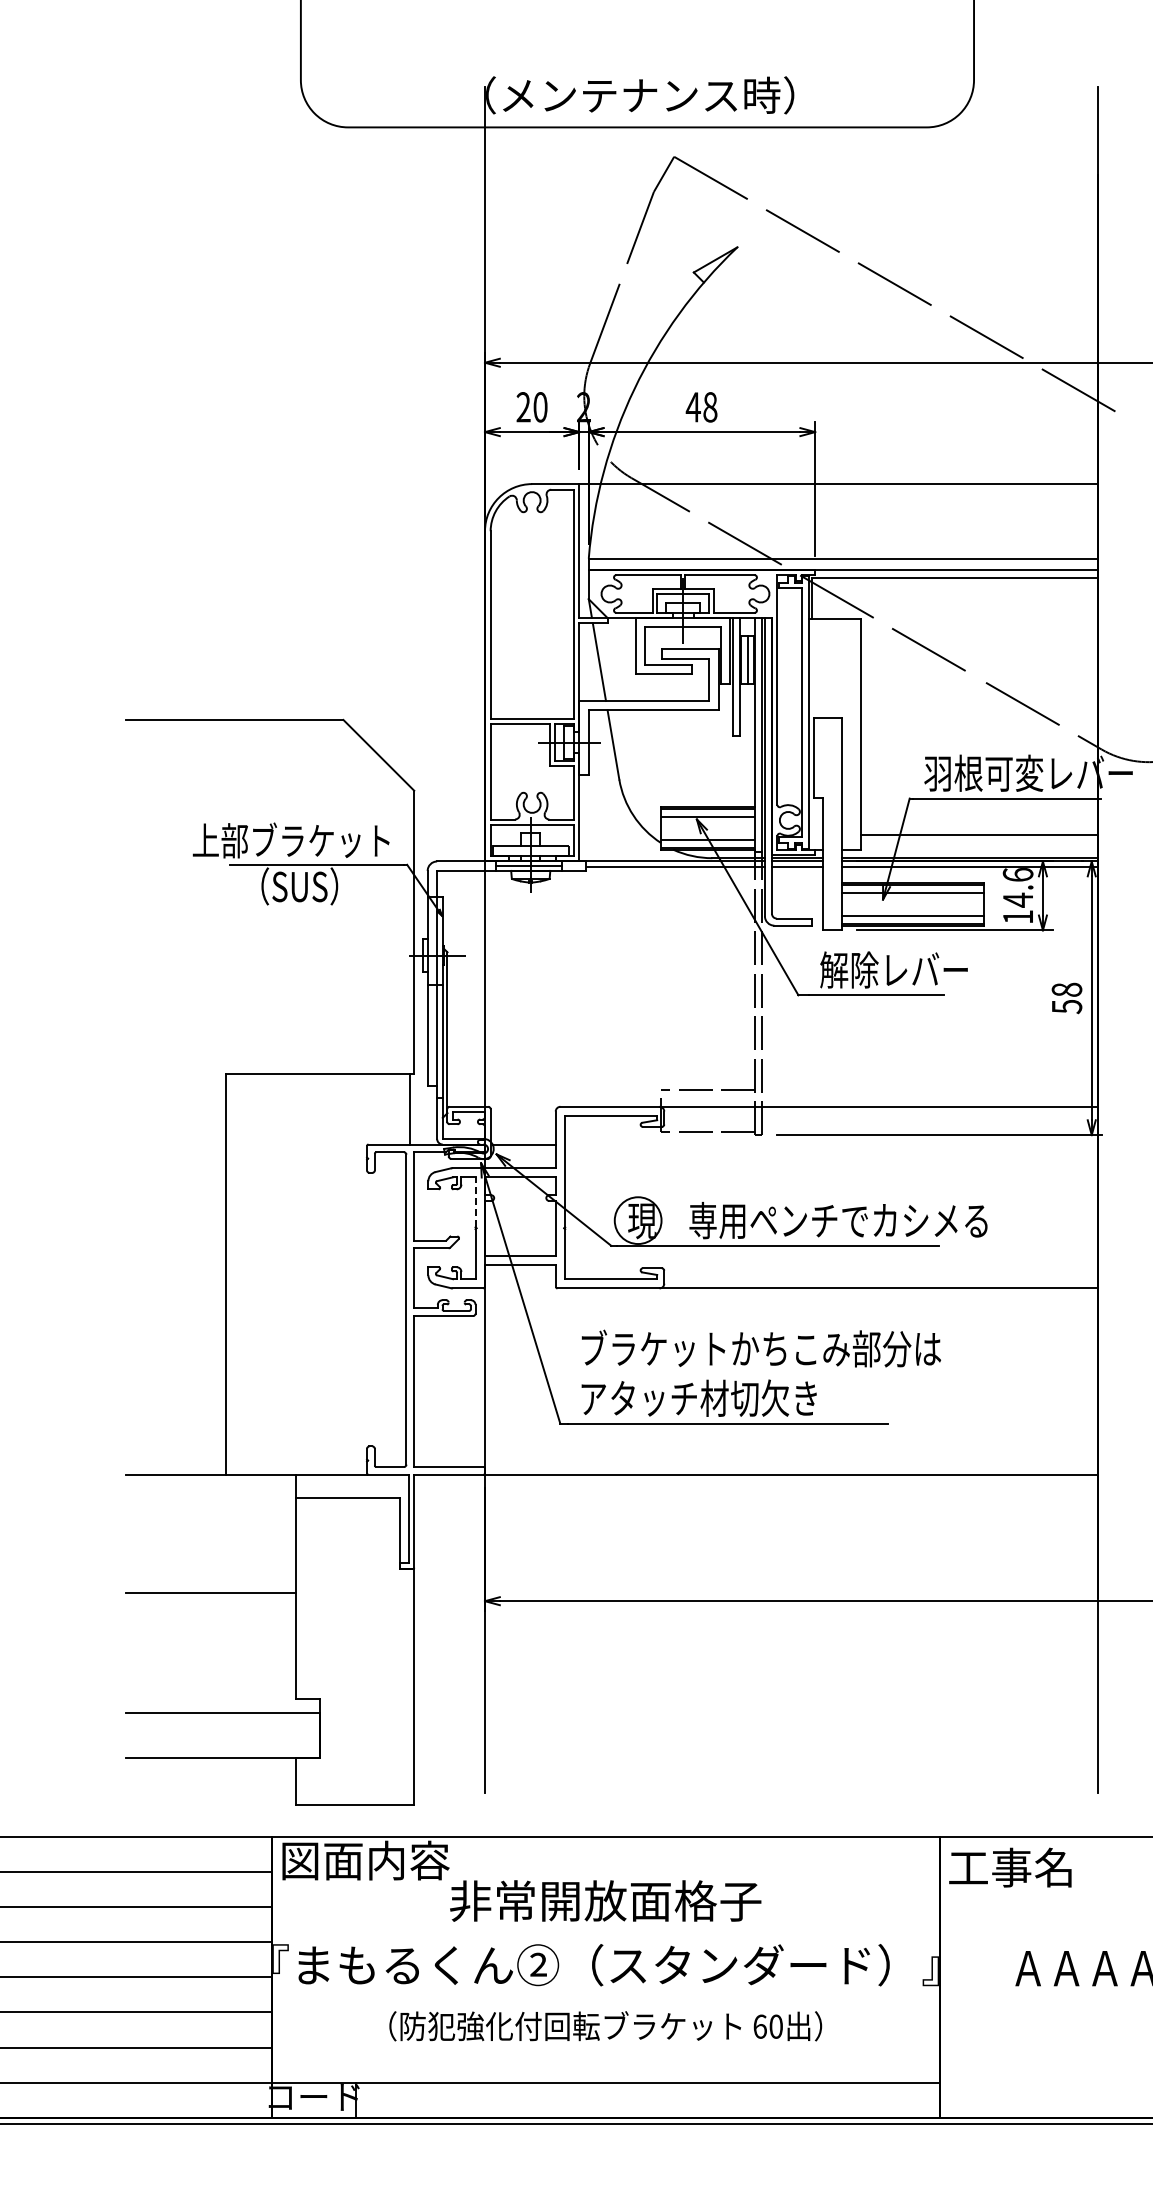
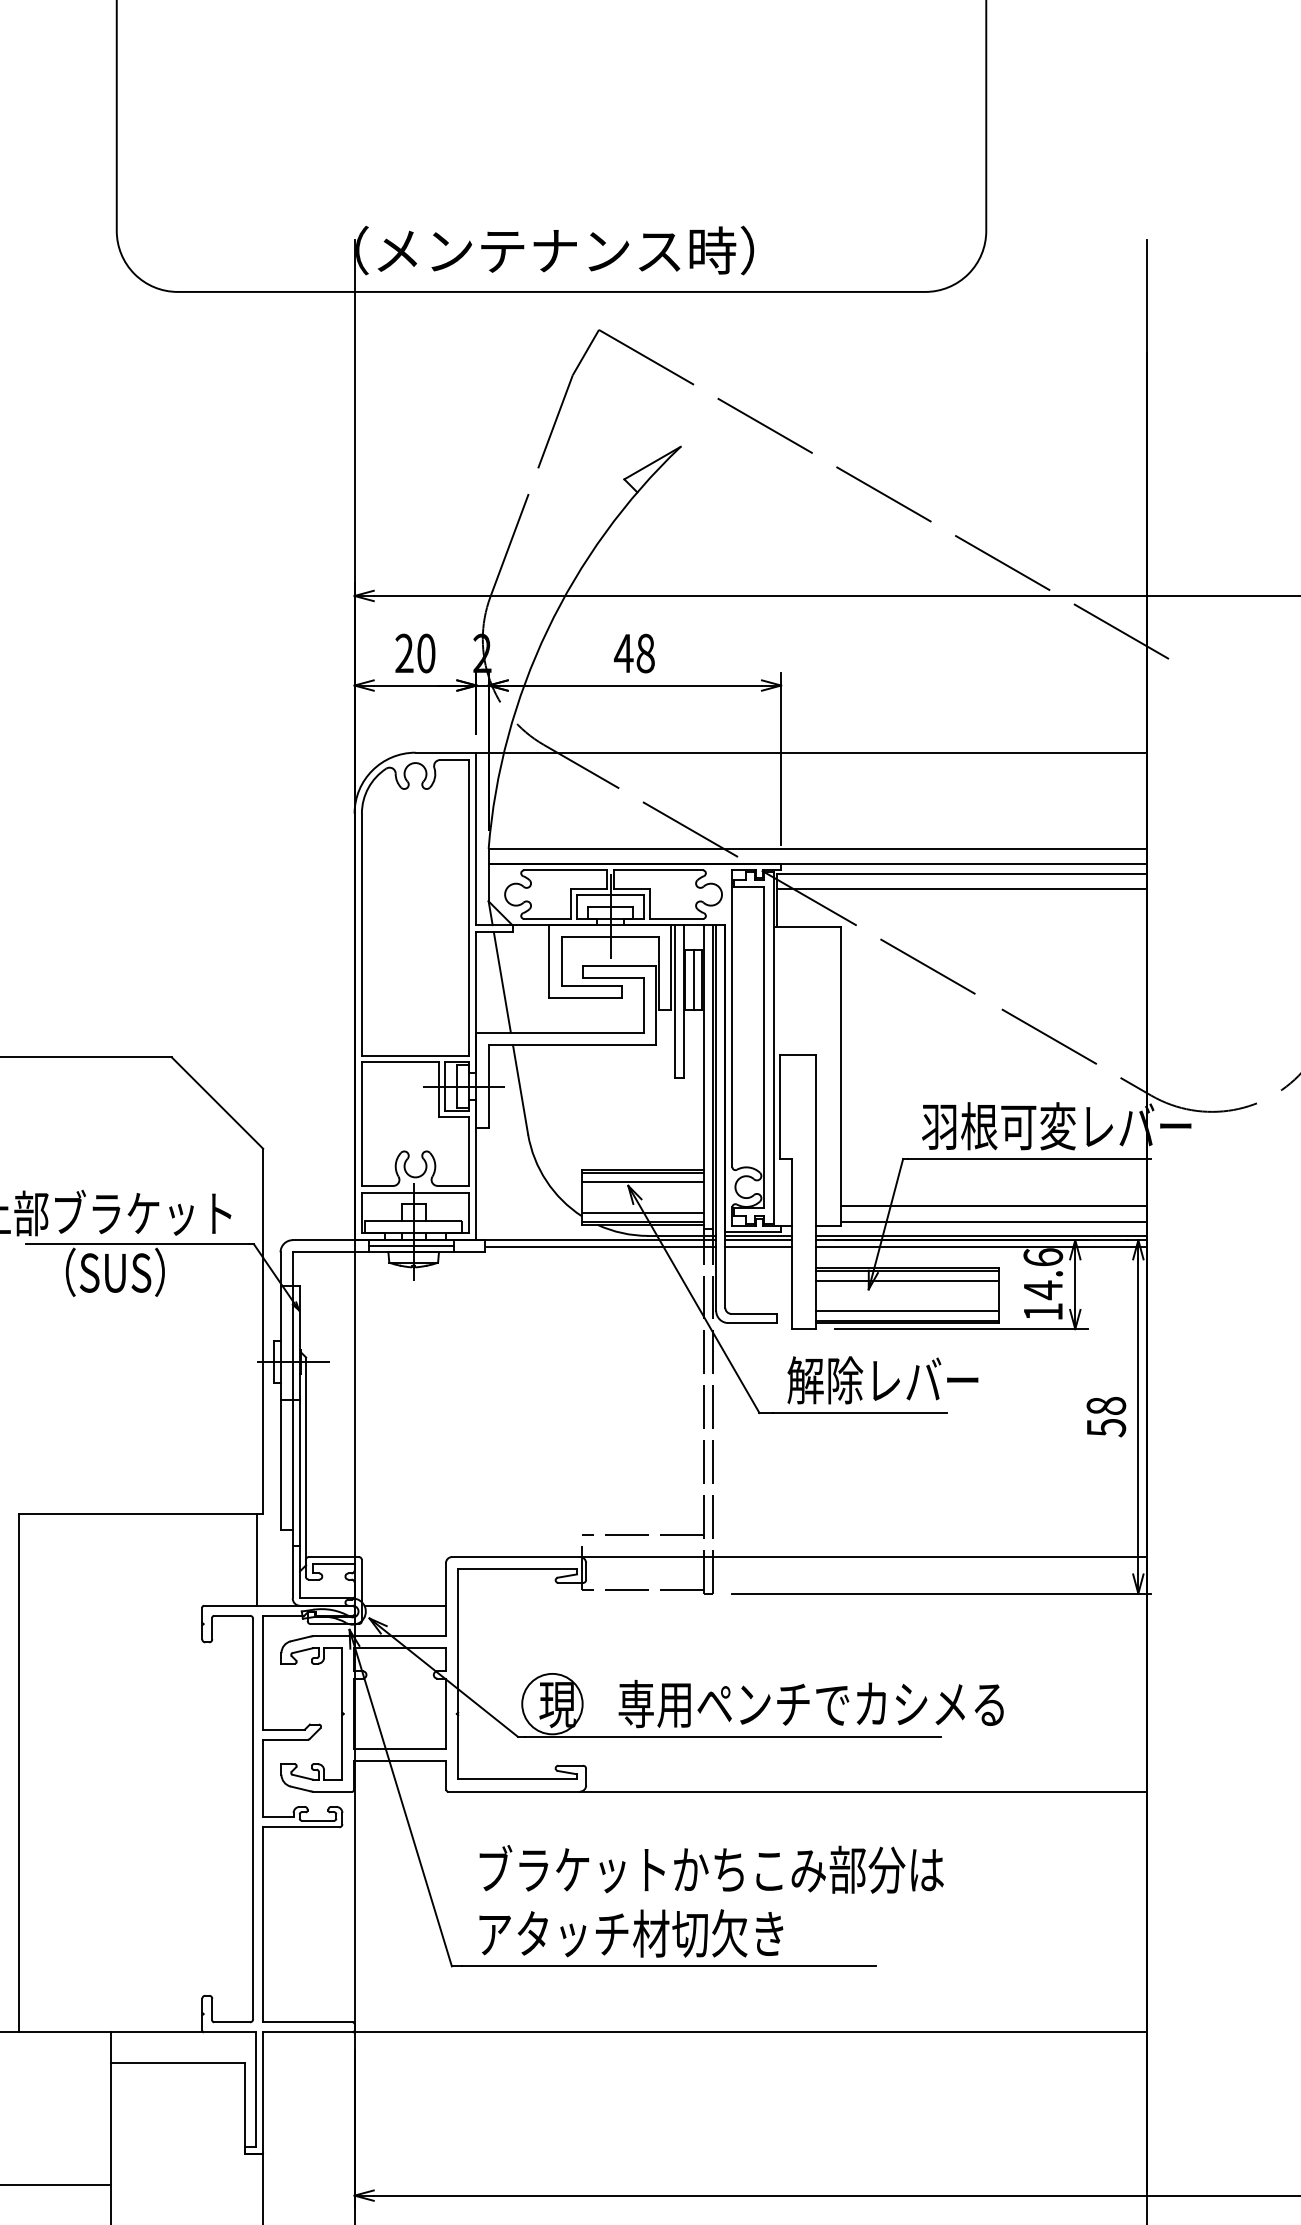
line: (954, 590) -> (961, 890), added
line: (979, 847) -> (993, 1222), added
line: (475, 1201) -> (342, 1679), dashed -> solid

